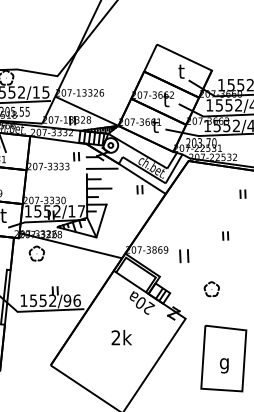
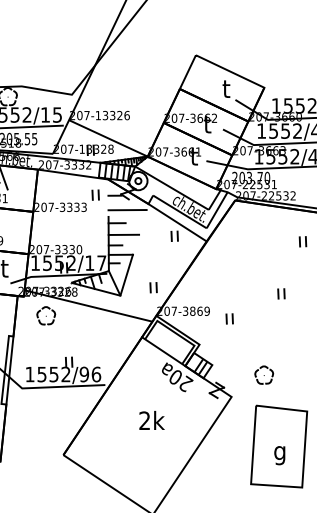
part: (122, 230) -> (152, 287), added
part: (183, 255) -> (228, 318), size x0.62
part: (211, 289) -> (263, 375), moved

